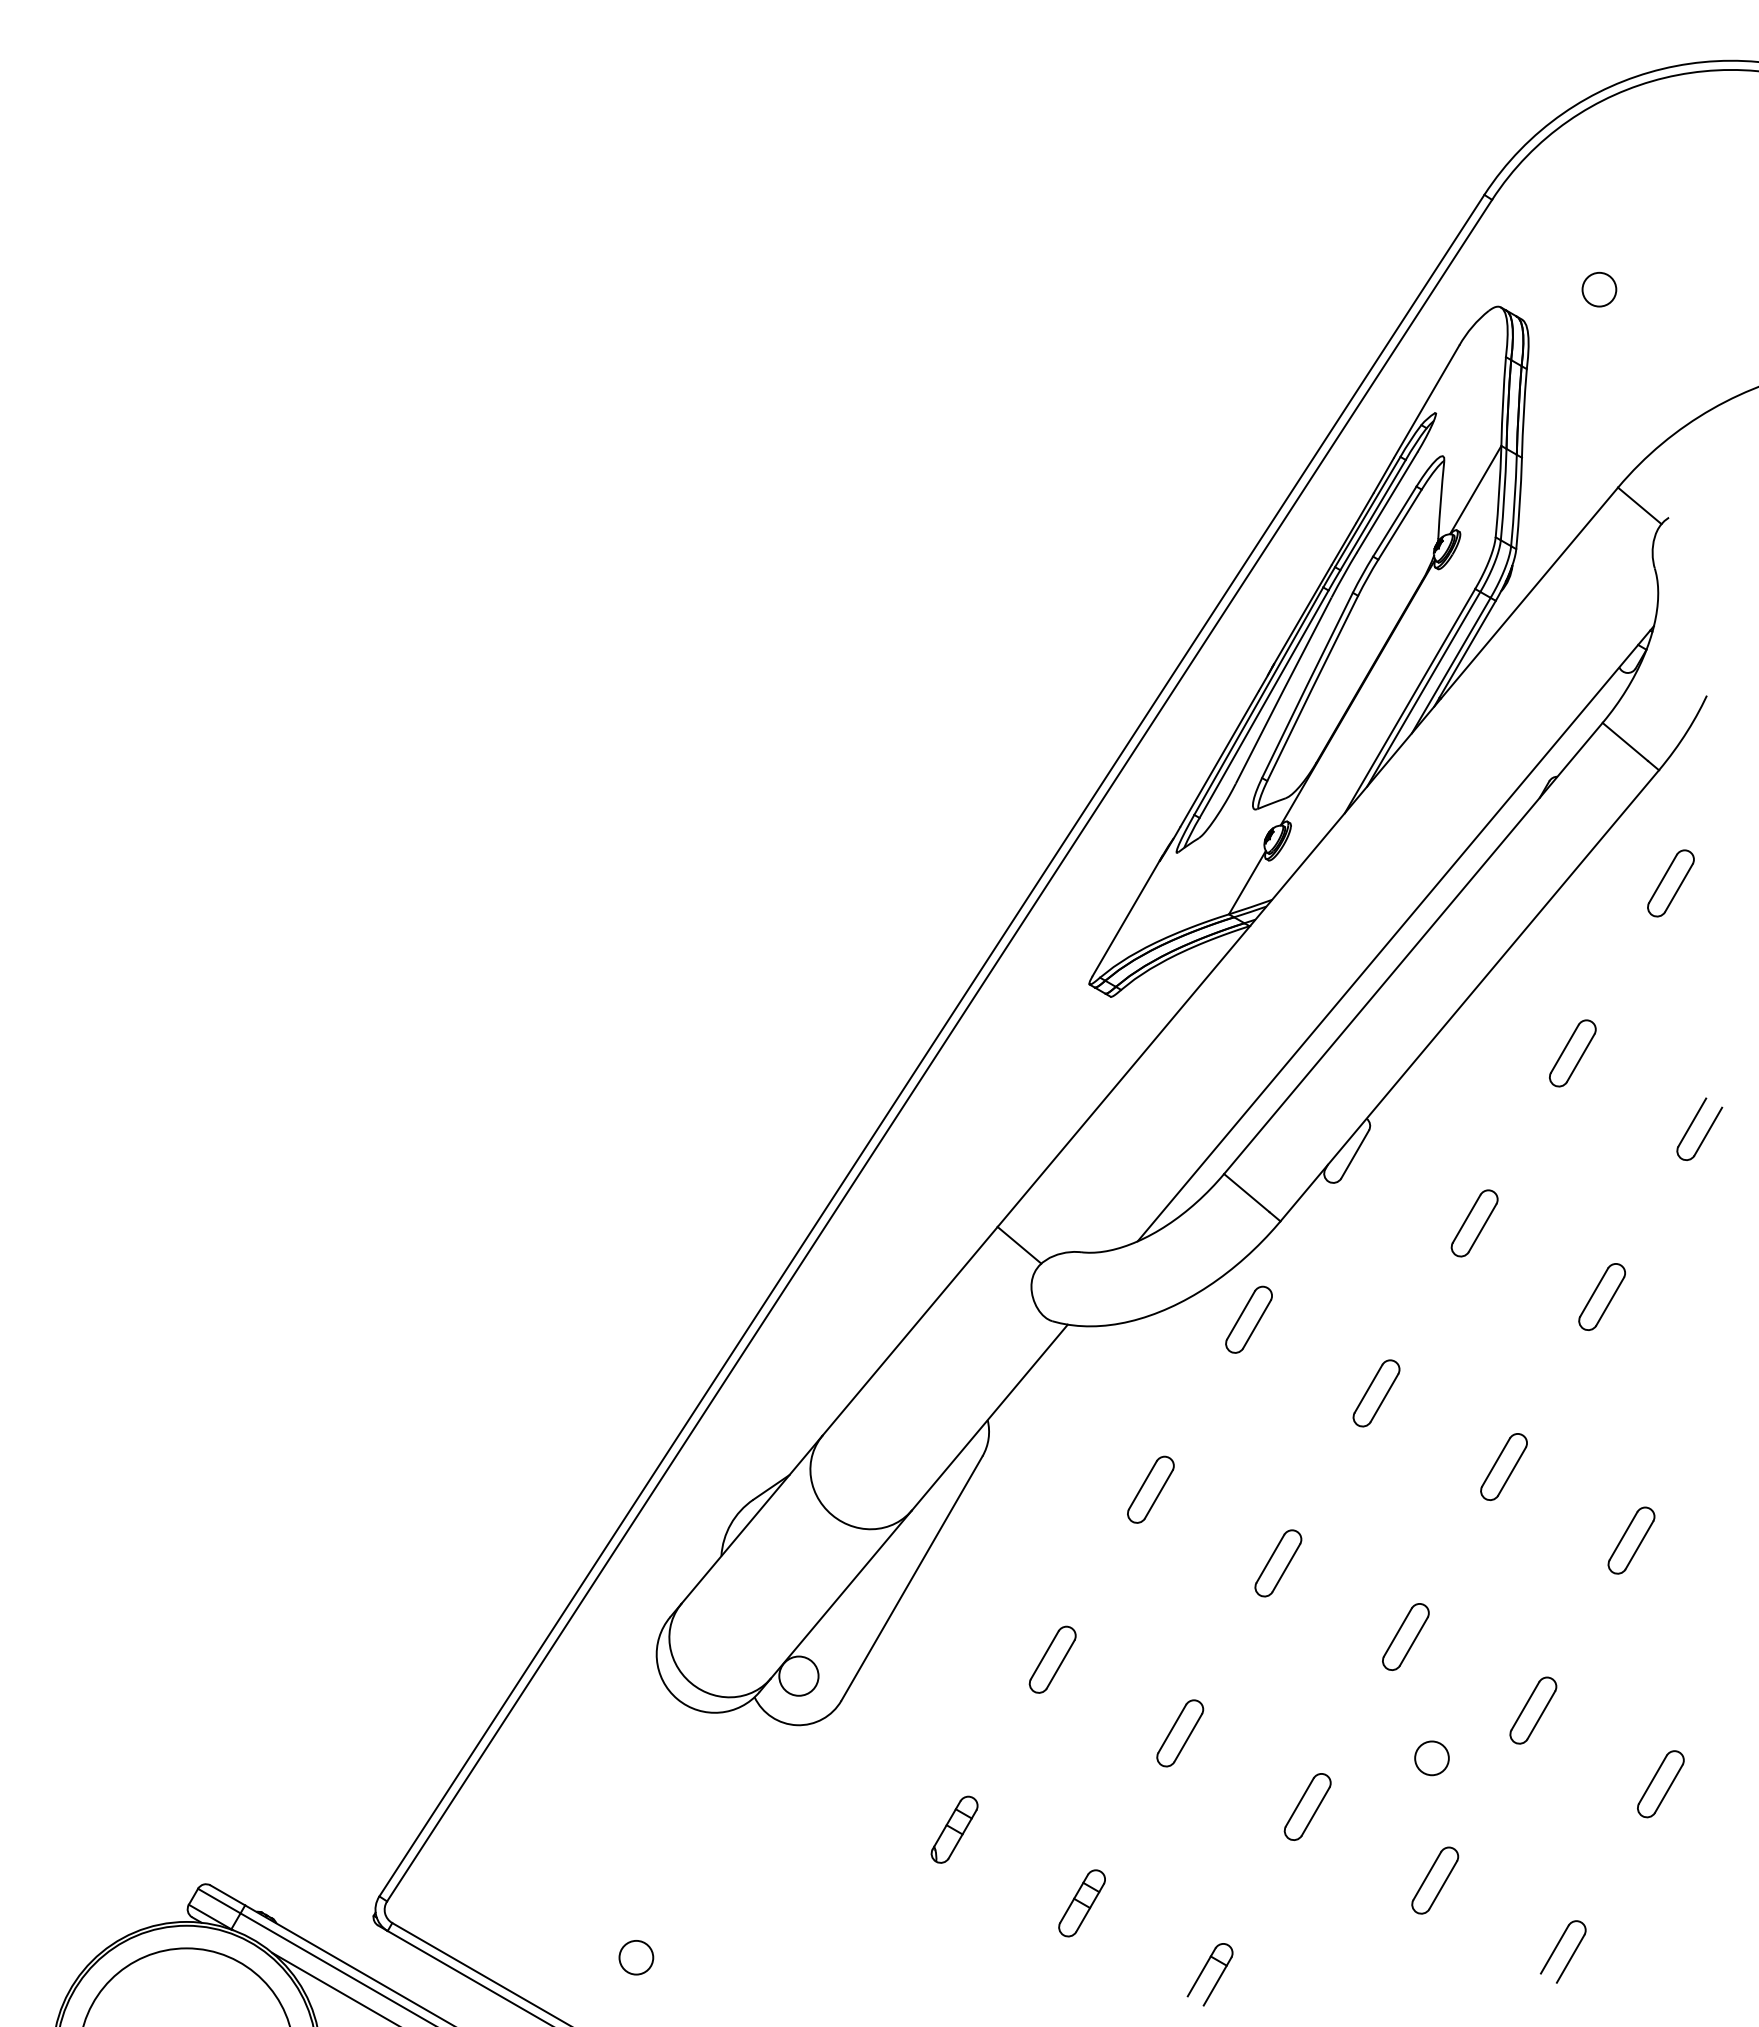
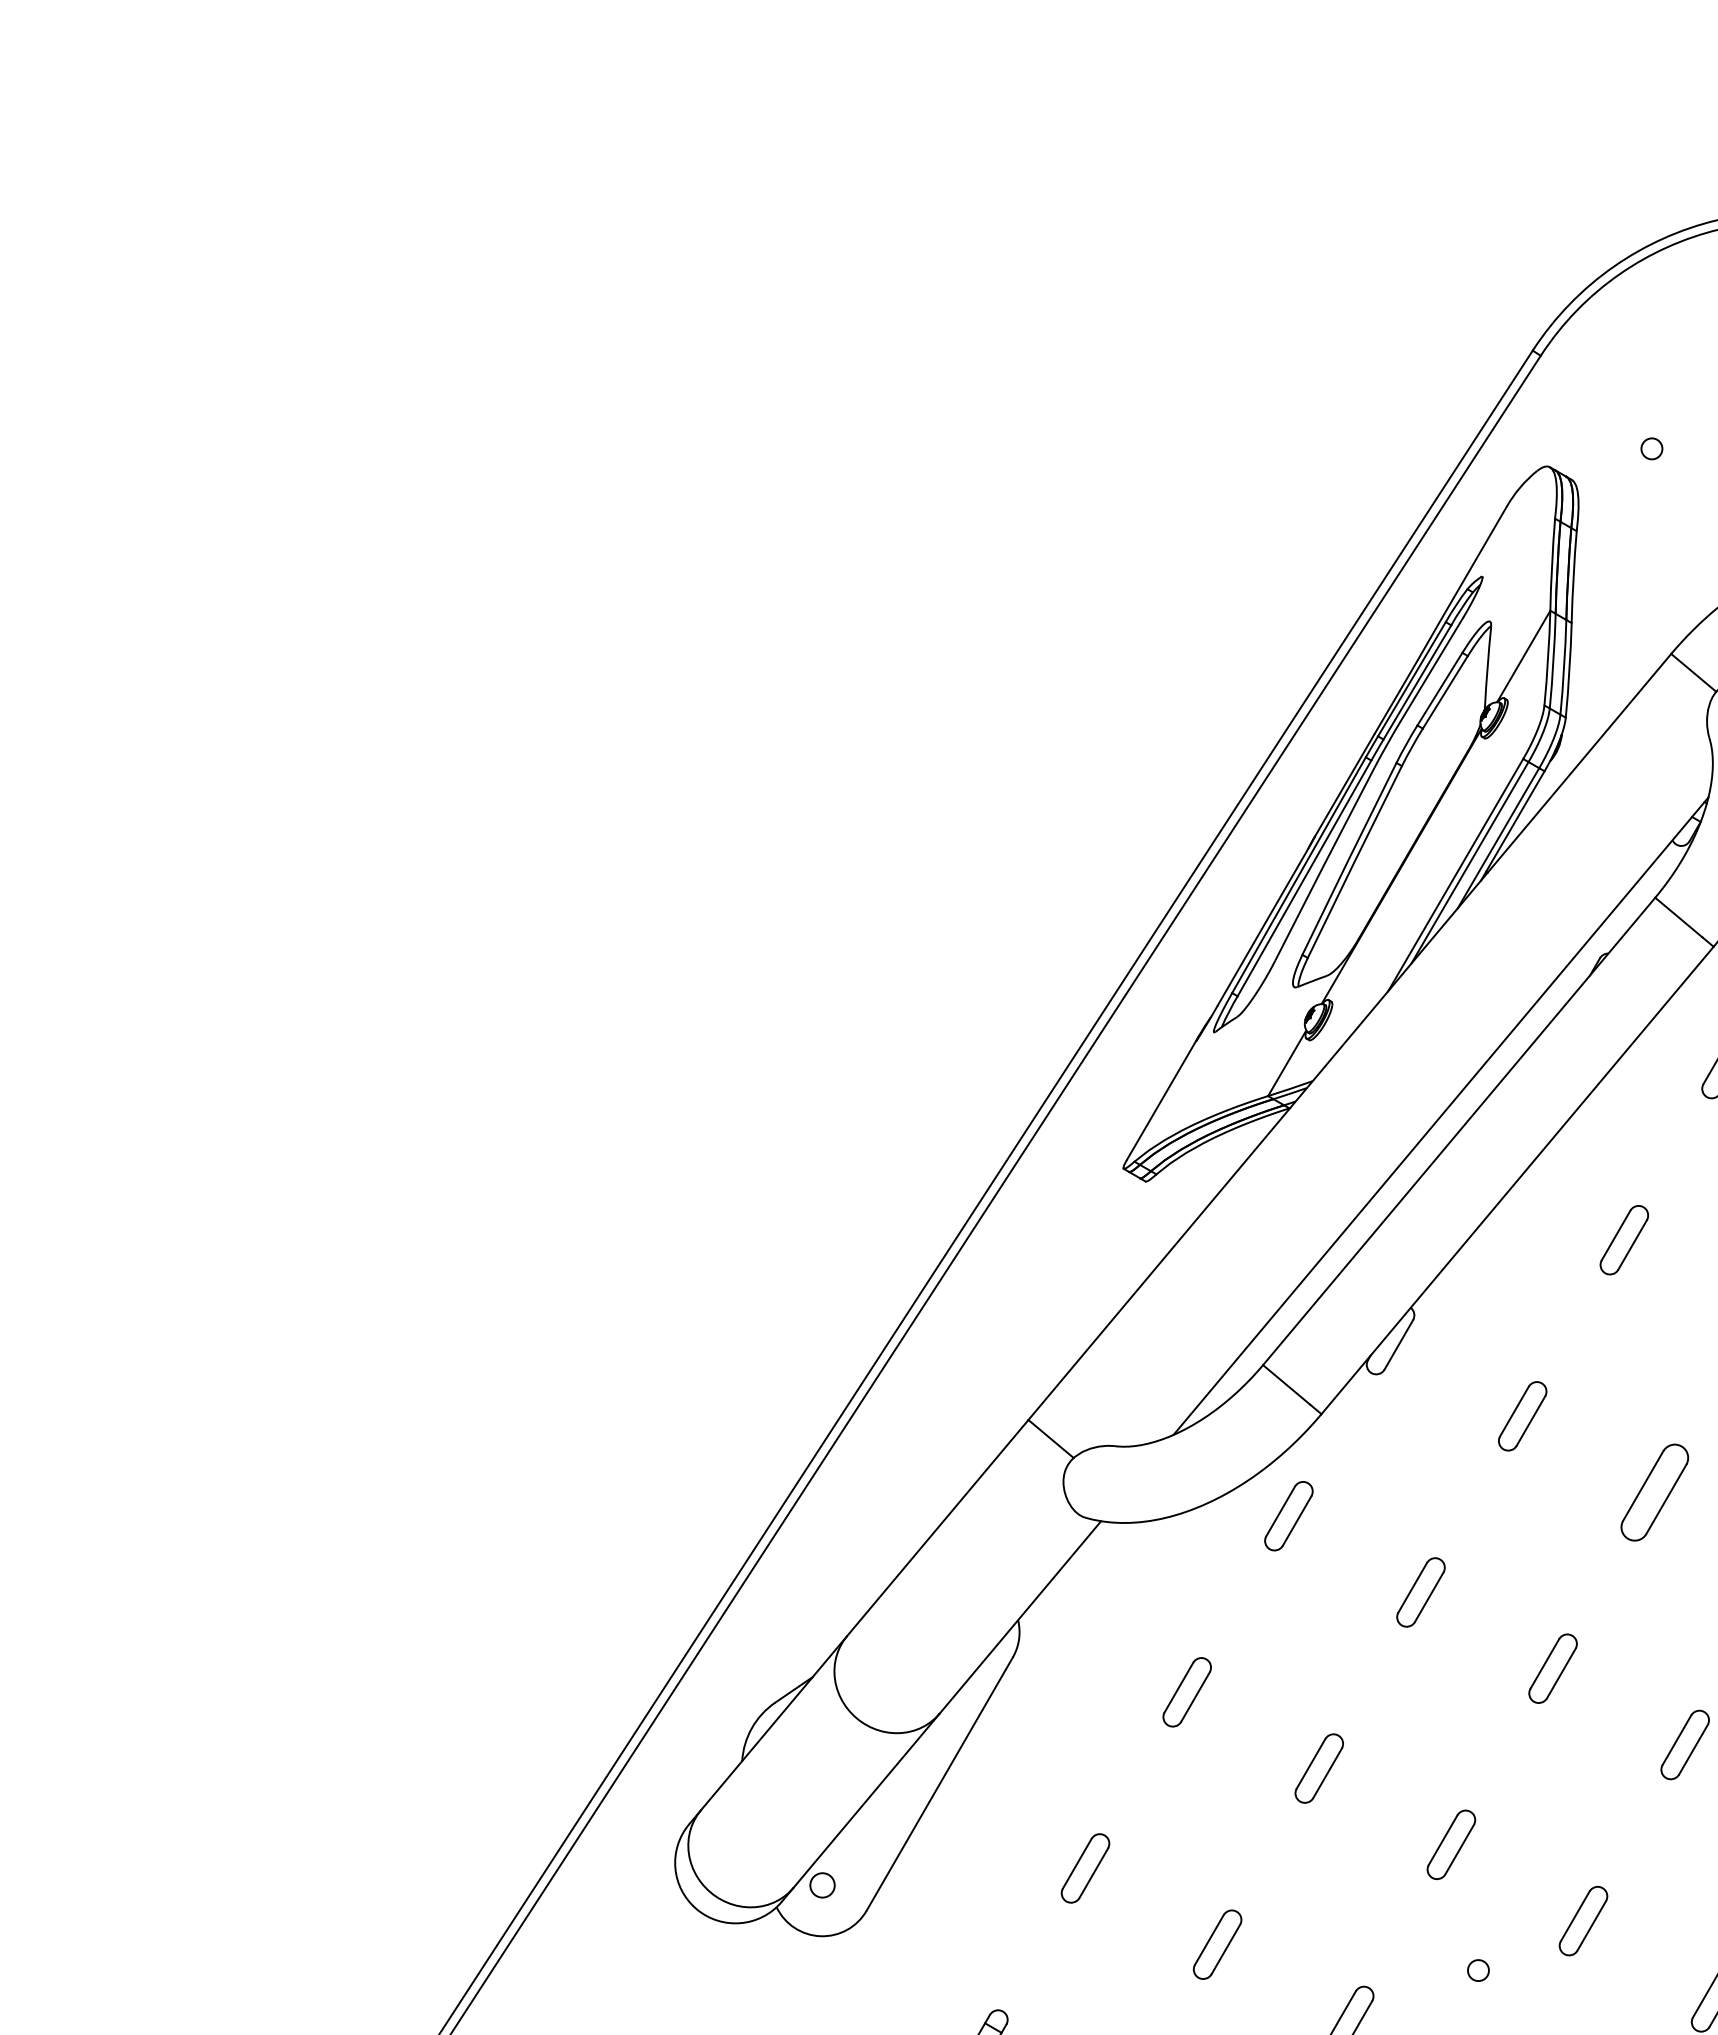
circle: (1599, 289) -> (1652, 448), size x0.6
part: (1601, 1296) -> (1654, 1492), size x1.4
circle: (798, 1675) -> (822, 1884), size x0.6
circle: (1431, 1758) -> (1477, 1970), size x0.6

